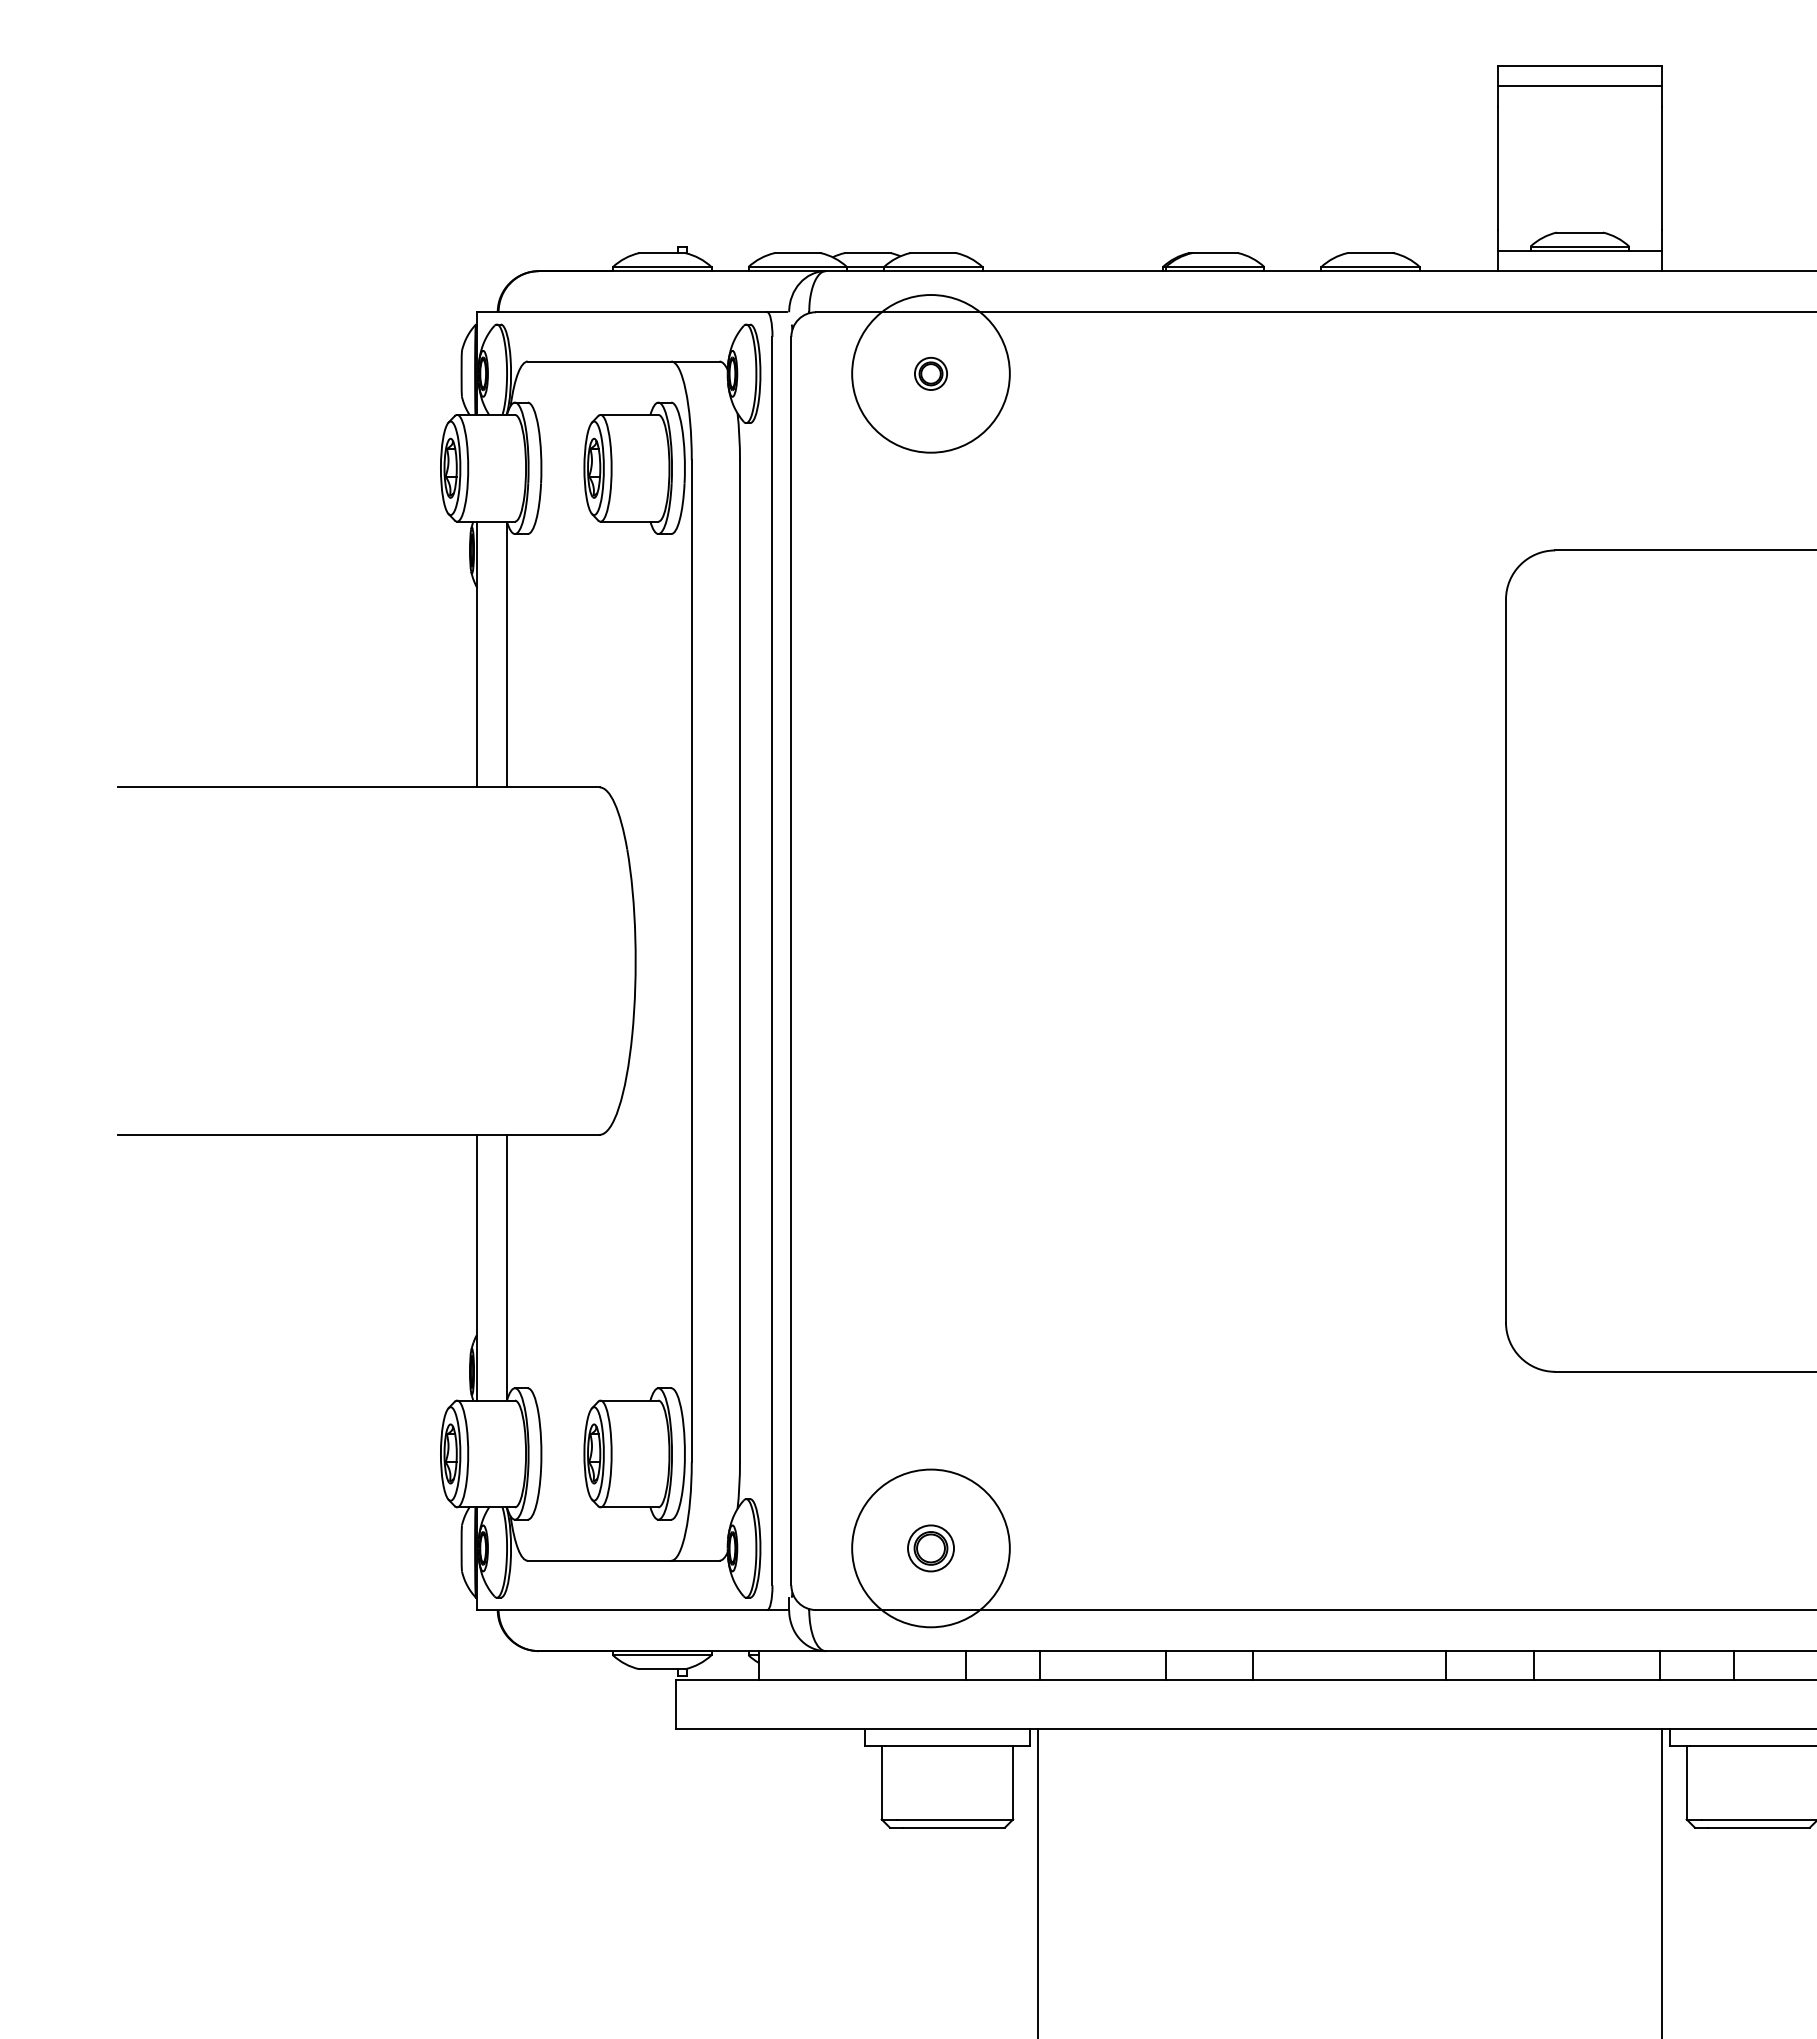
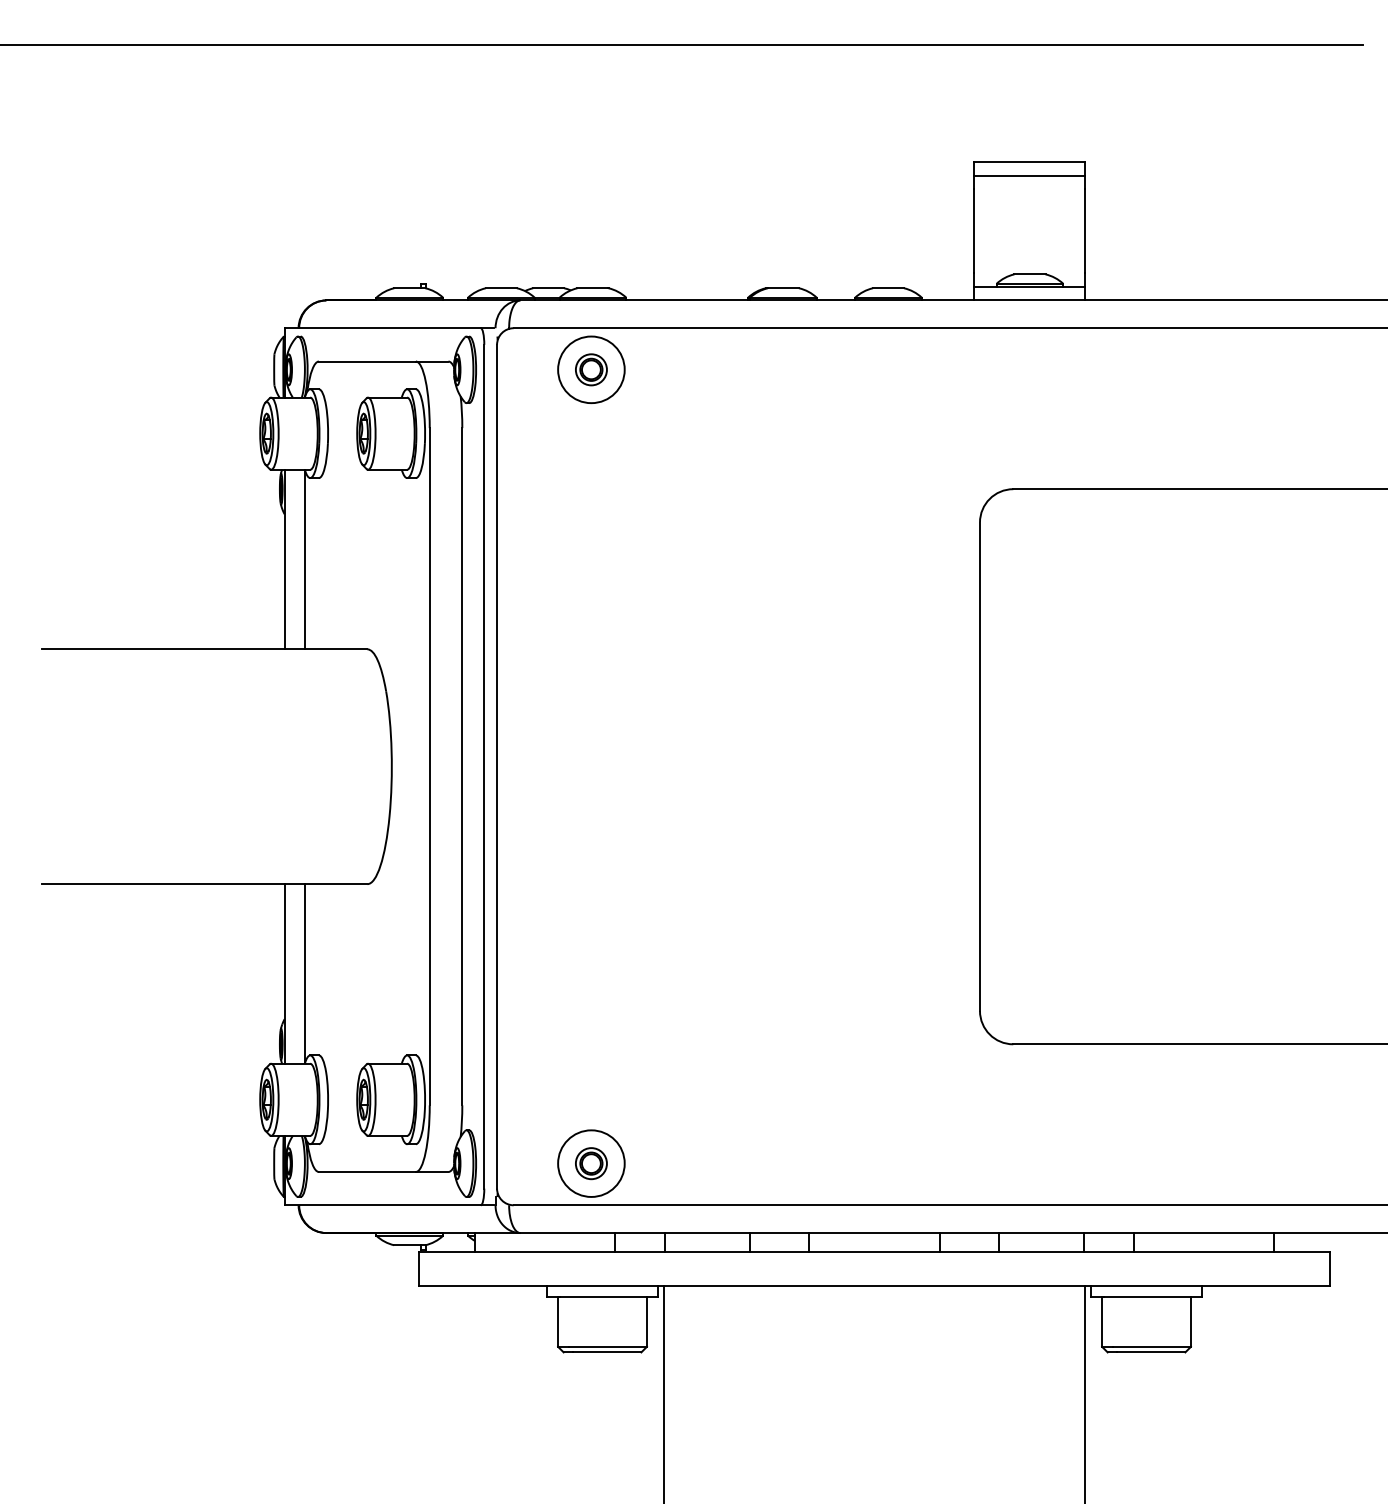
circle: (931, 373) -> (591, 369), size x0.62
part: (931, 373) -> (591, 369), size x1.43
circle: (931, 1548) -> (591, 1163), size x0.62

